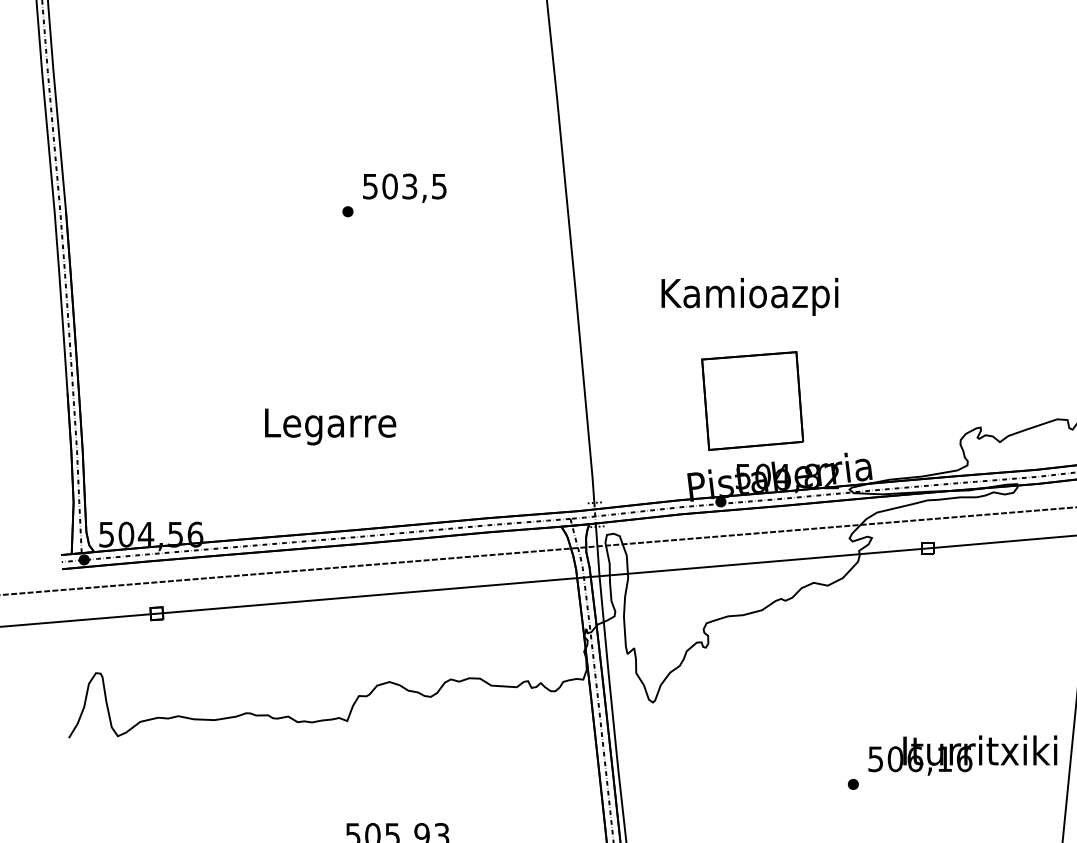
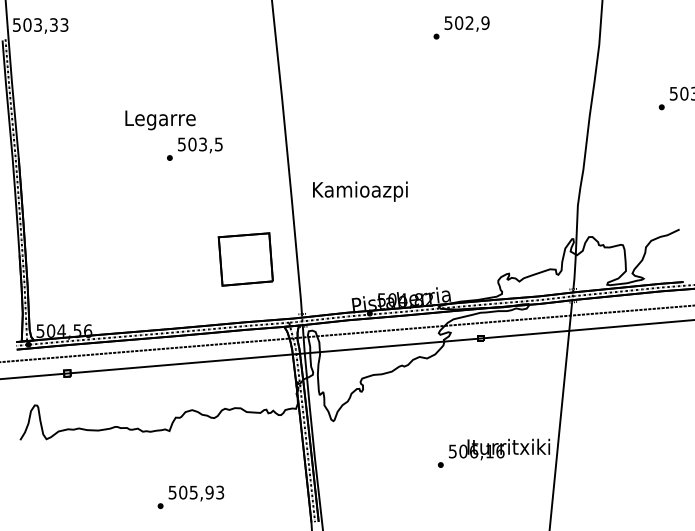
text: (750, 296) -> (360, 191), moved
part: (752, 401) -> (245, 259), moved
text: (330, 427) -> (160, 120), moved

